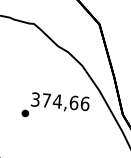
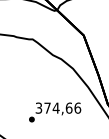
text: (56, 106) -> (55, 112), moved

